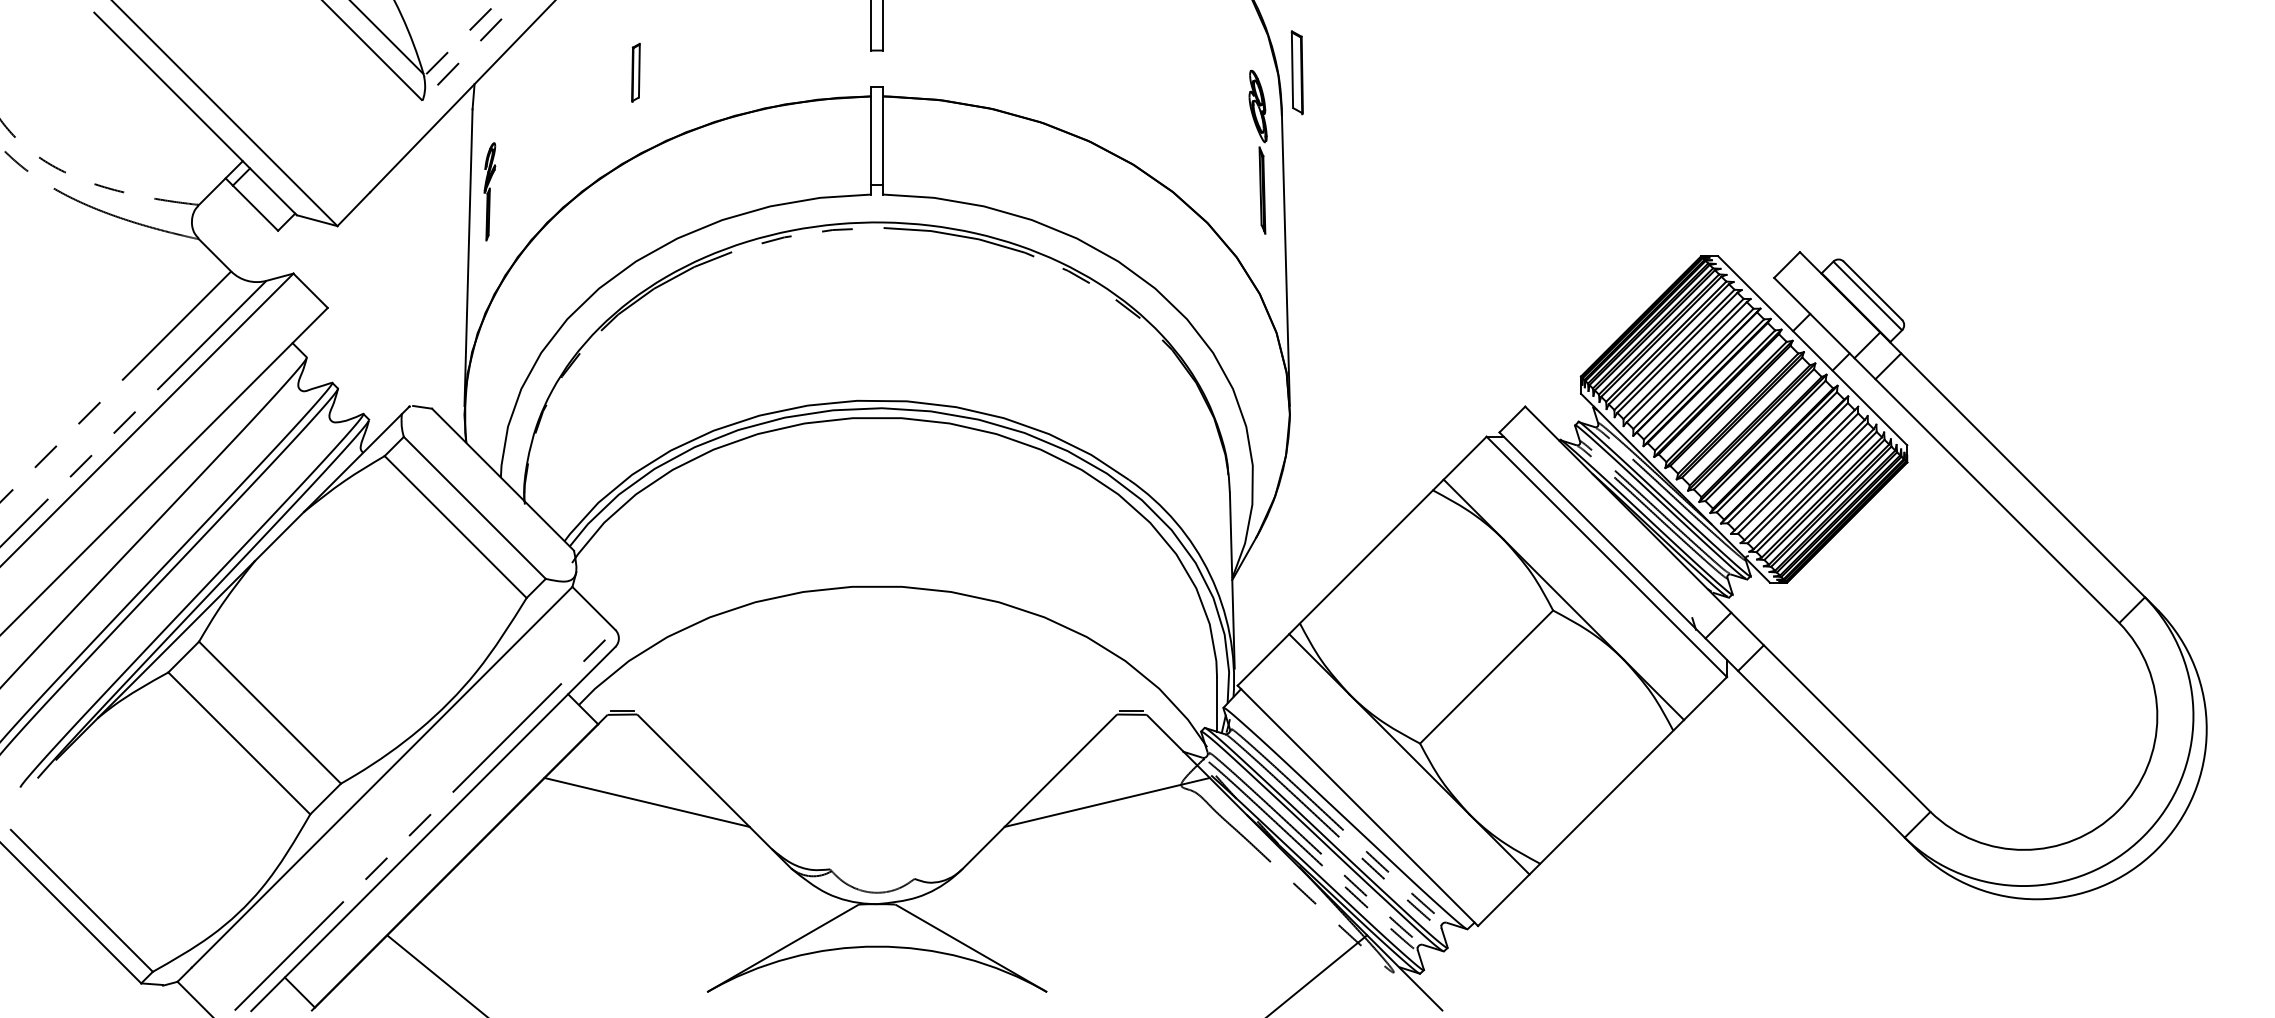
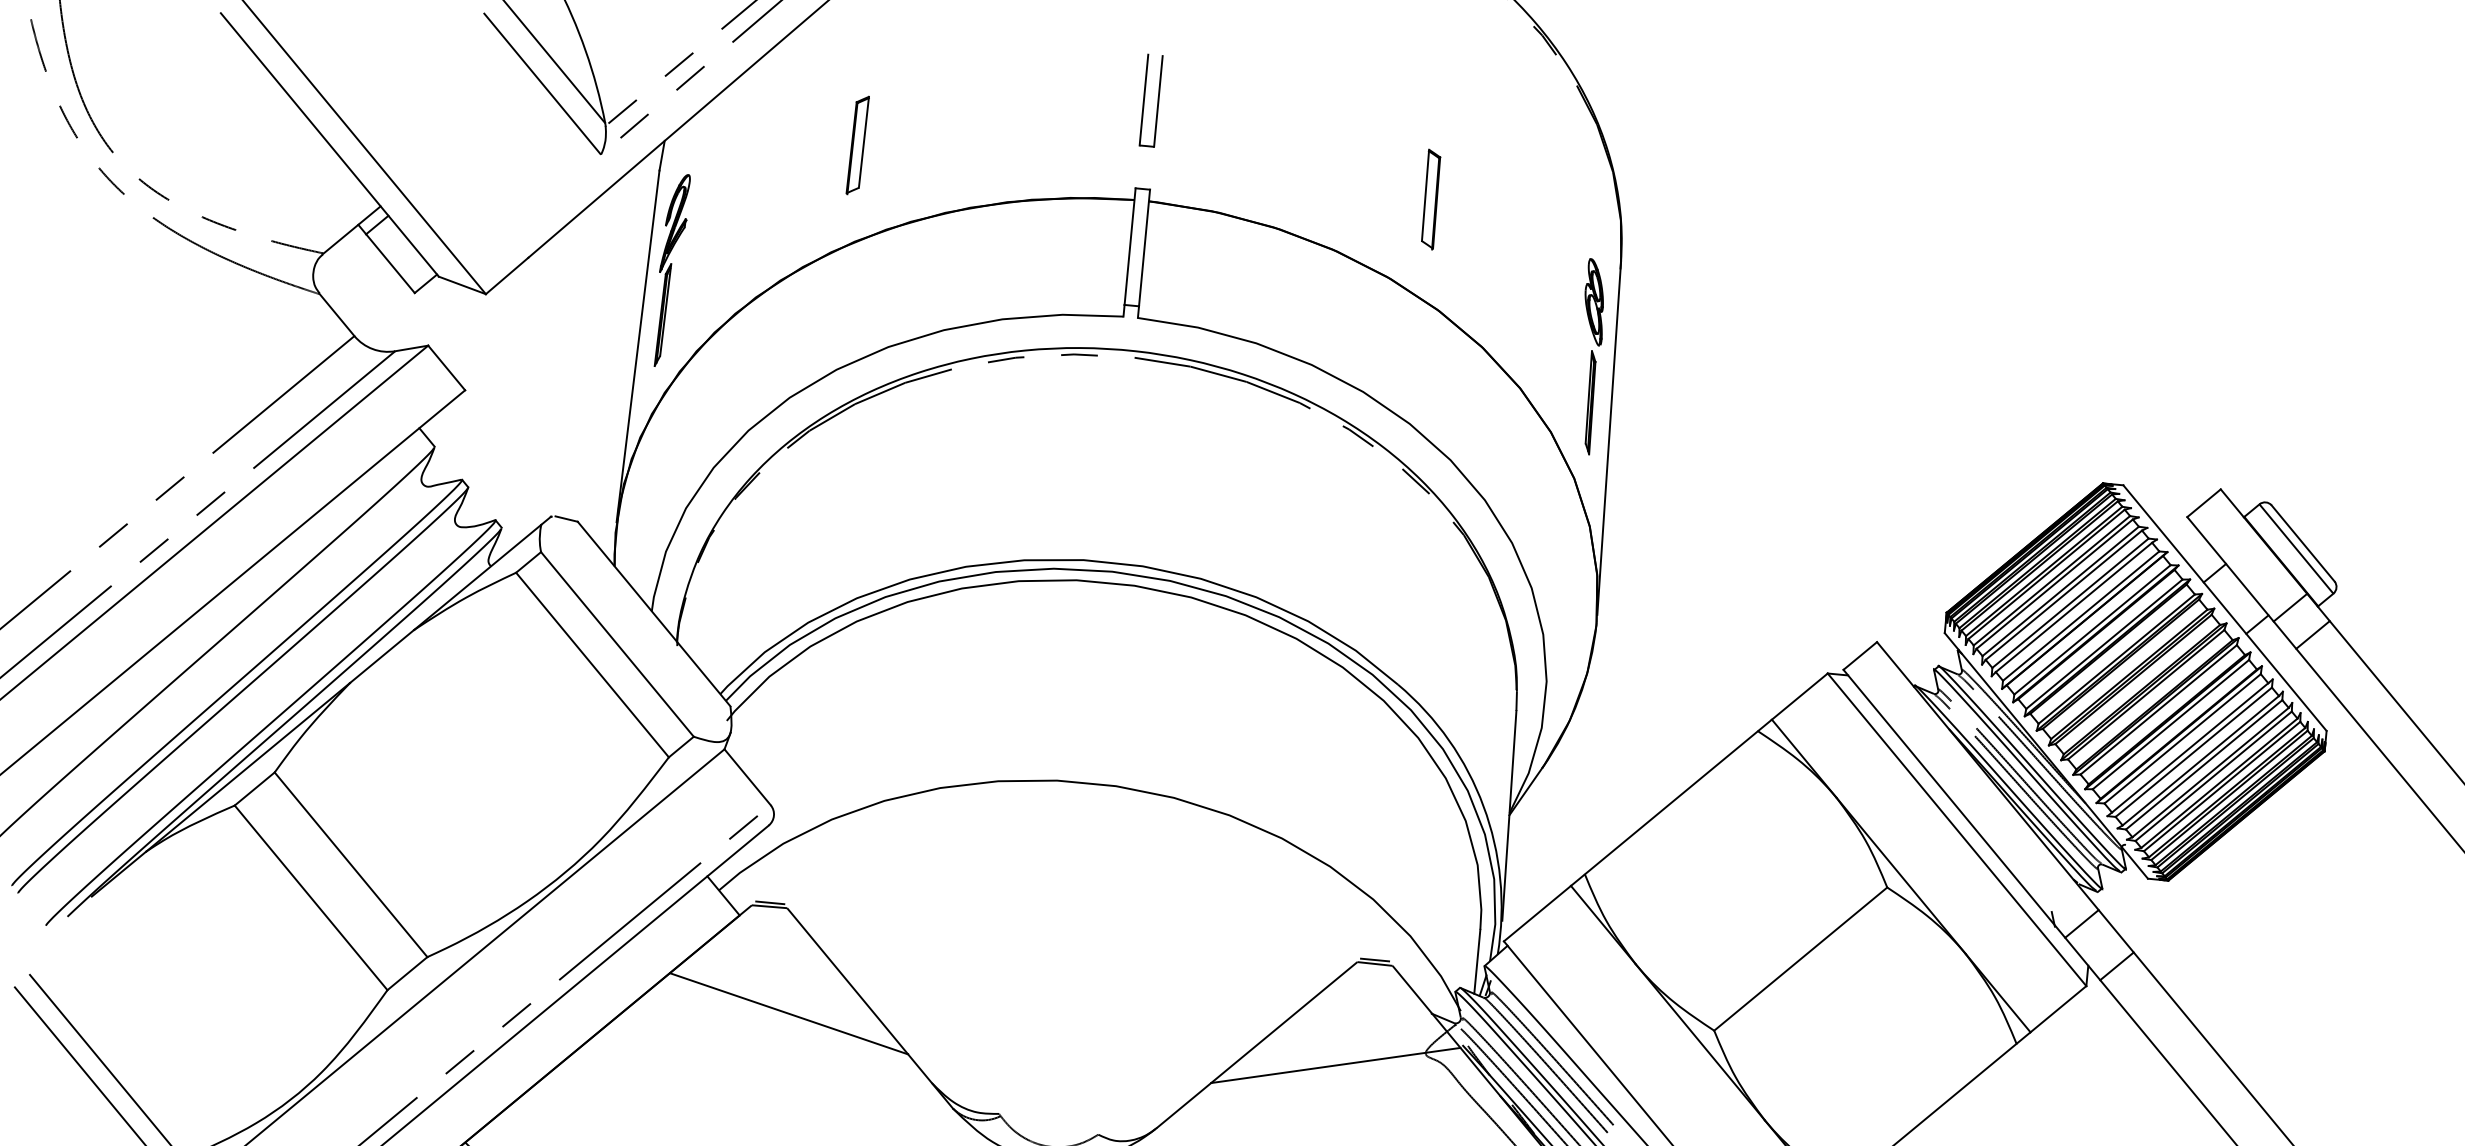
part: (635, 72) -> (857, 145), size x1.43
part: (1296, 72) -> (1430, 199), moved
part: (1257, 151) -> (1589, 355), moved
part: (489, 191) -> (670, 270), size x1.67

